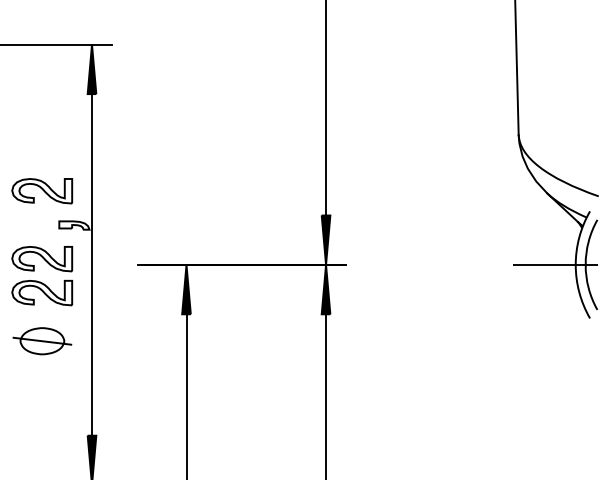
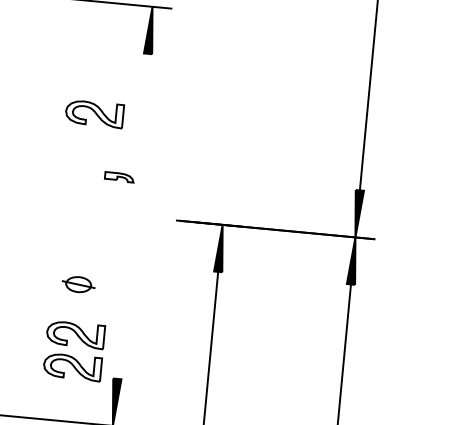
part: (42, 191) -> (94, 114), moved
line: (92, 264) -> (133, 216), removed
part: (42, 276) -> (74, 351), moved
part: (42, 341) -> (78, 284), size x0.6

